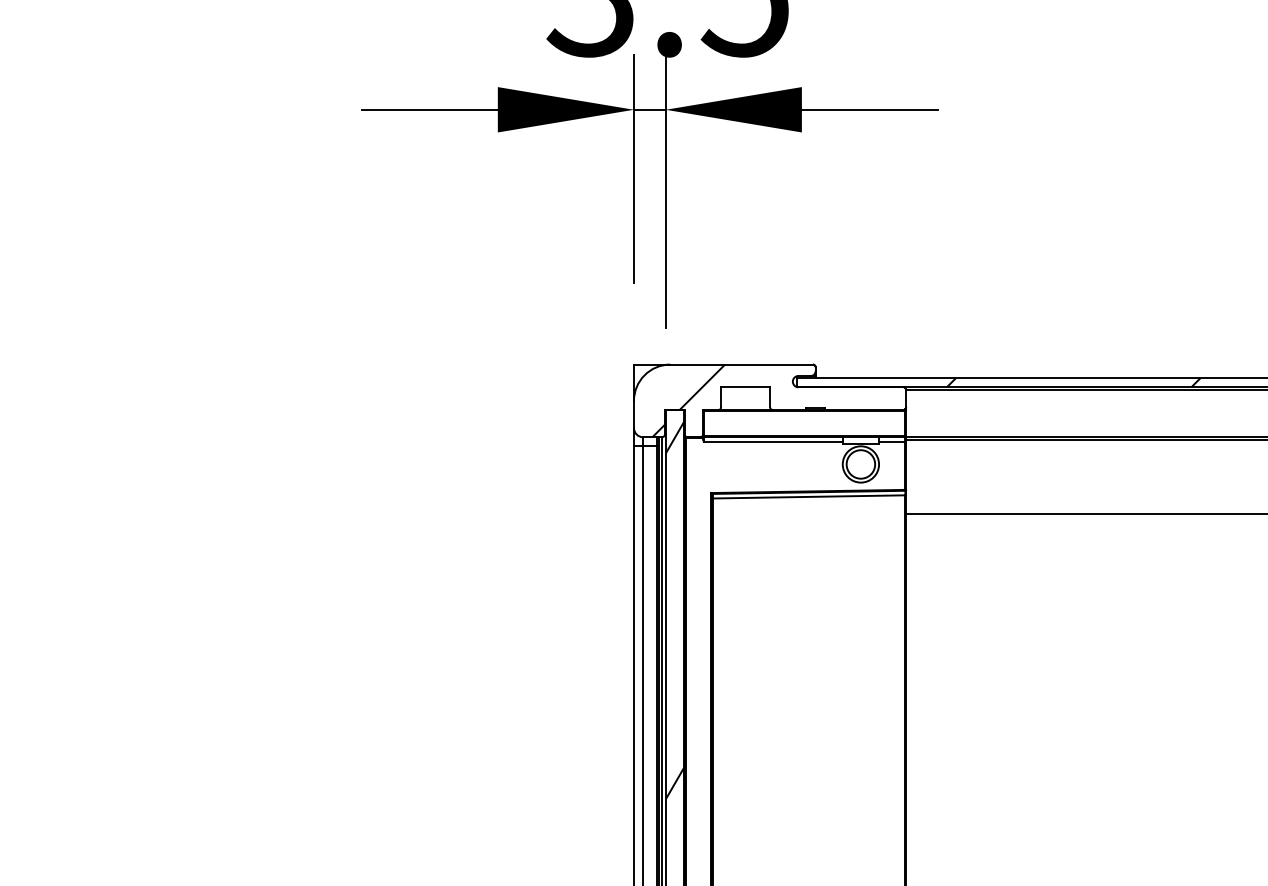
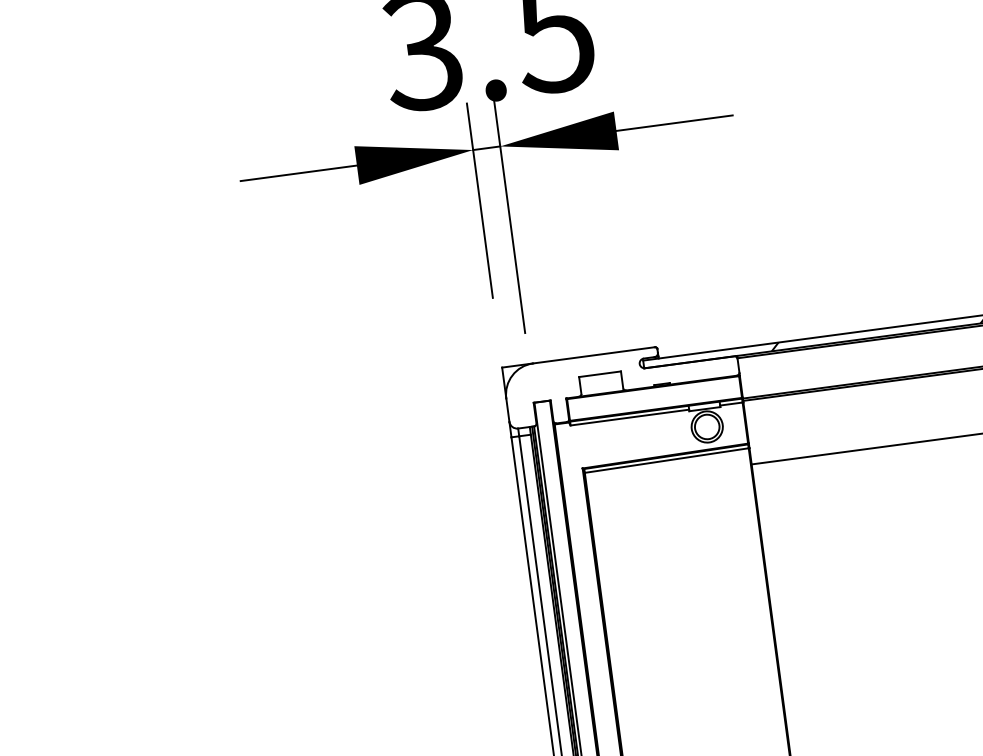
hatch: (688, 400) -> (552, 392), removed
hatch: (674, 610) -> (564, 572), removed

